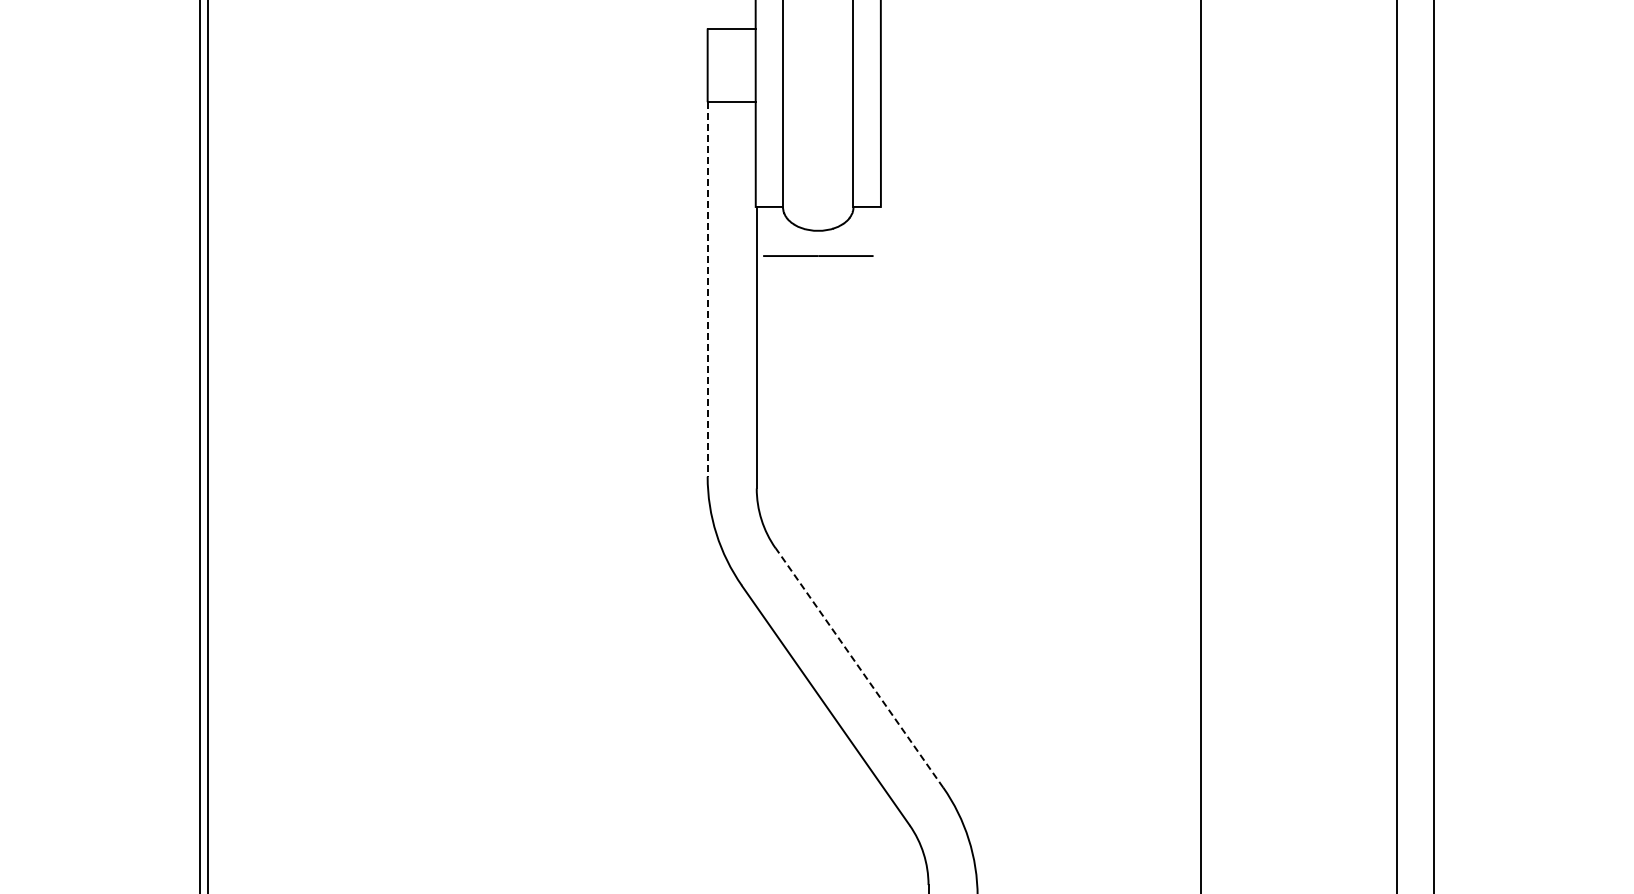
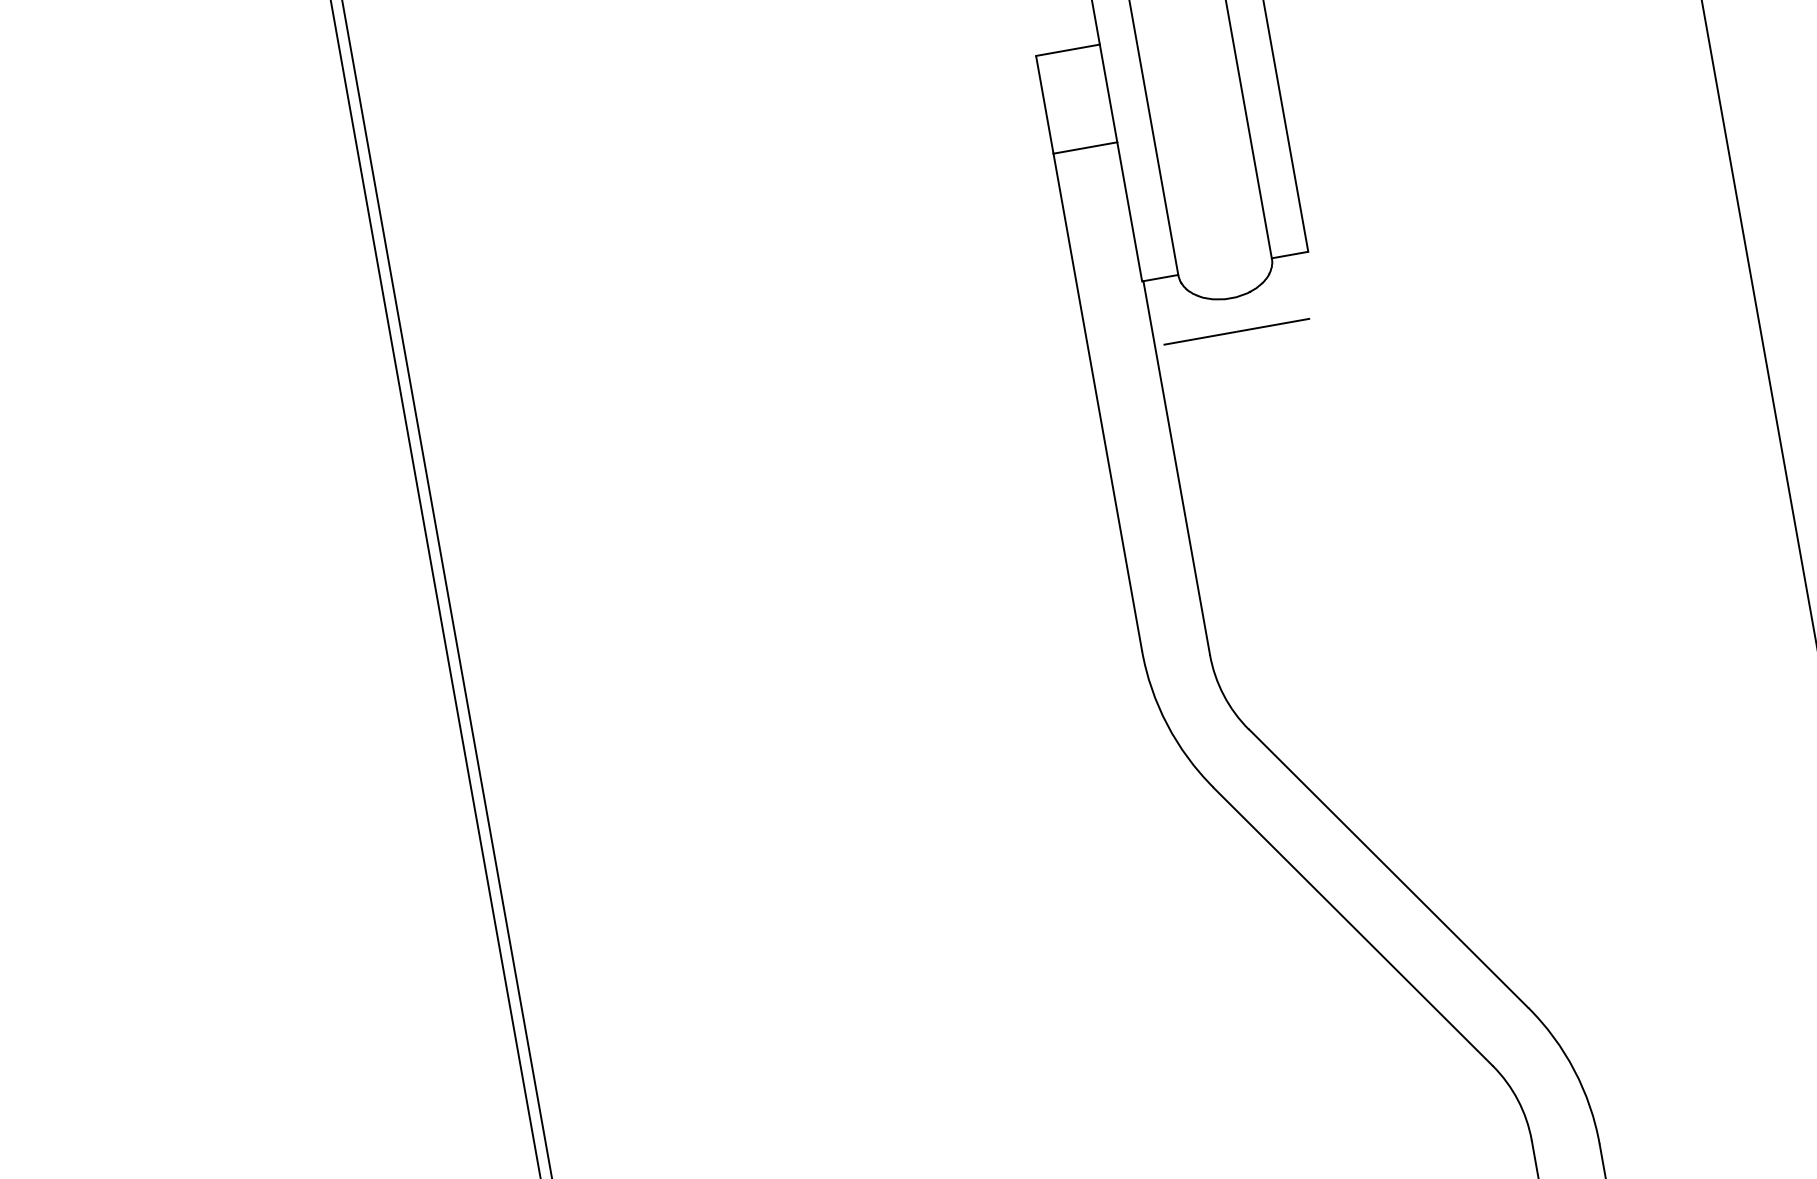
line: (707, 289) -> (1097, 402), dashed -> solid
line: (859, 667) -> (1388, 868), dashed -> solid

